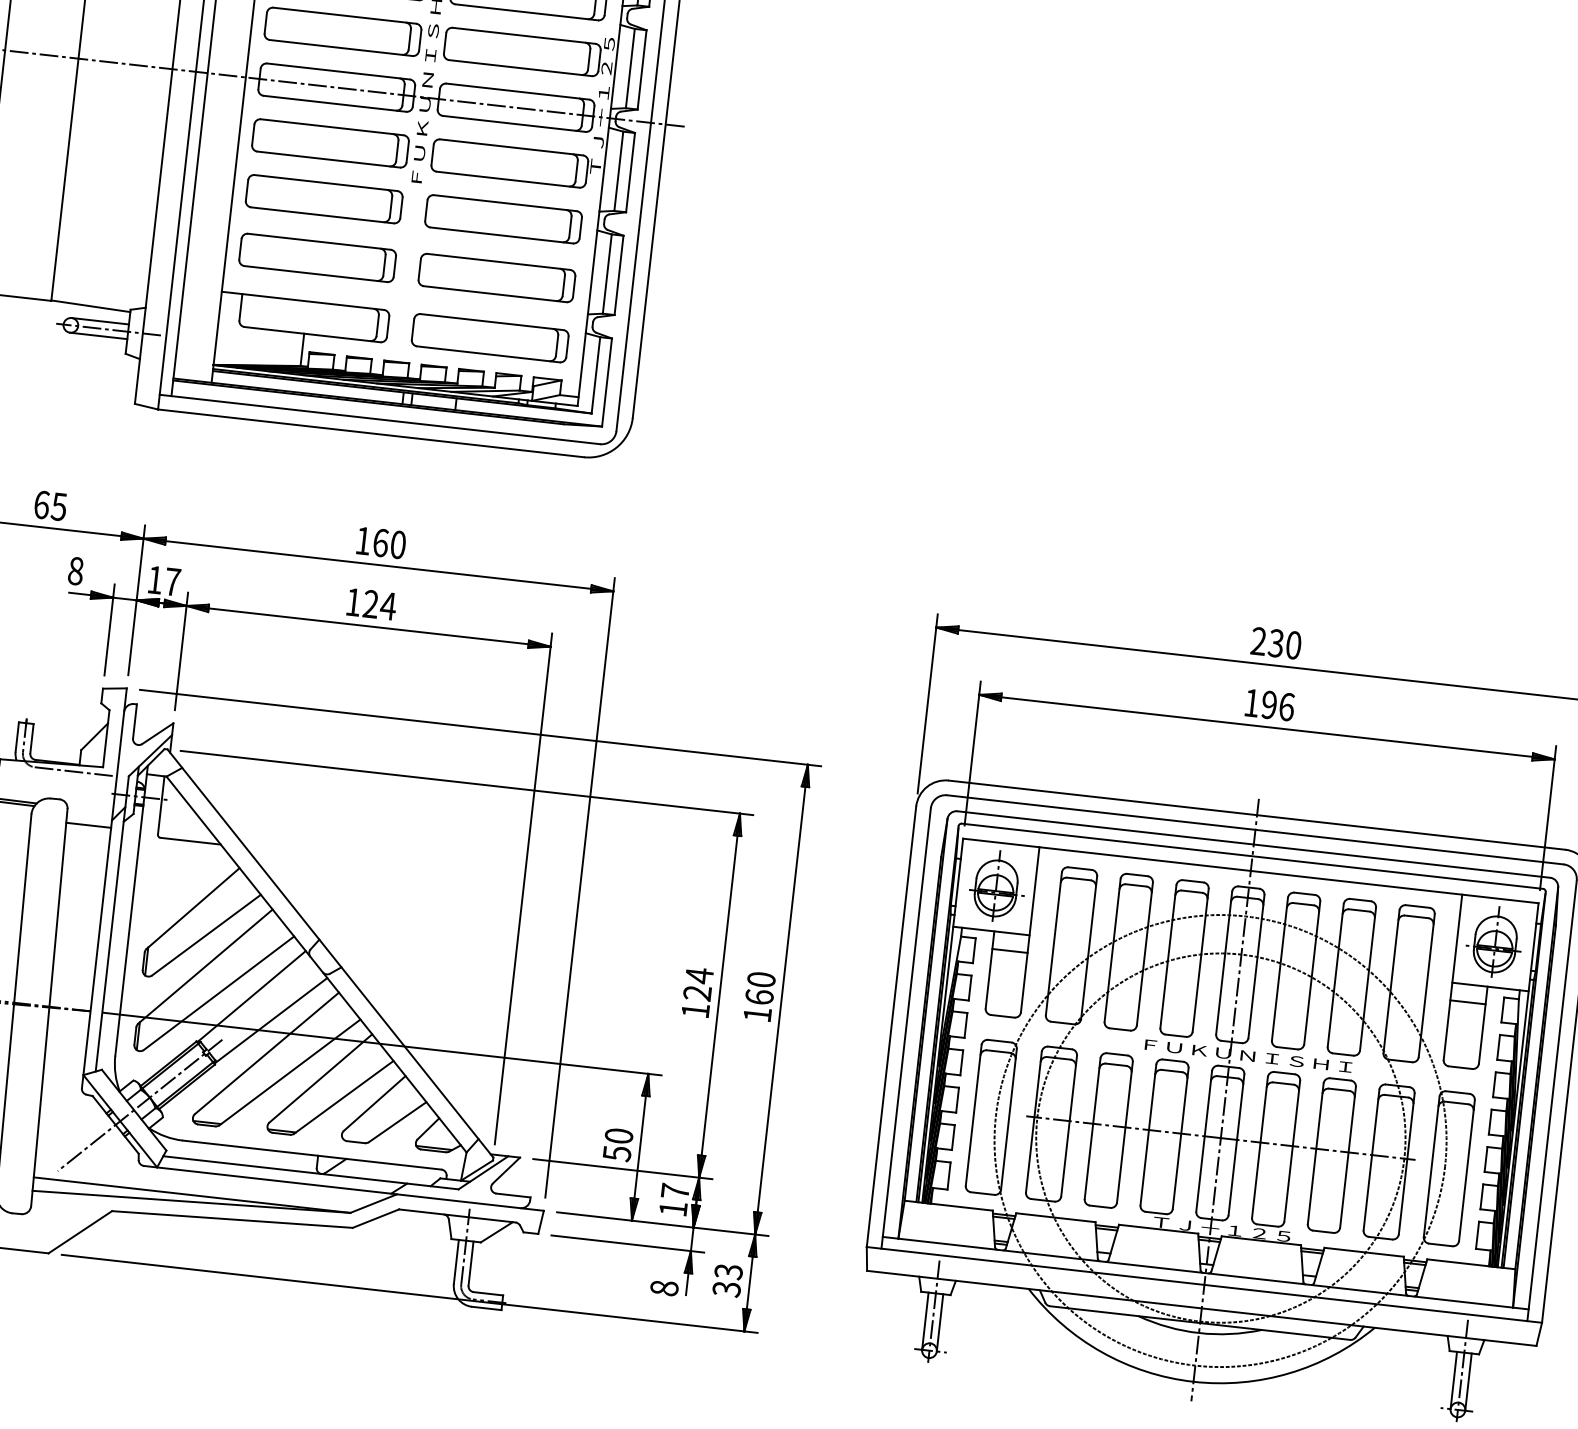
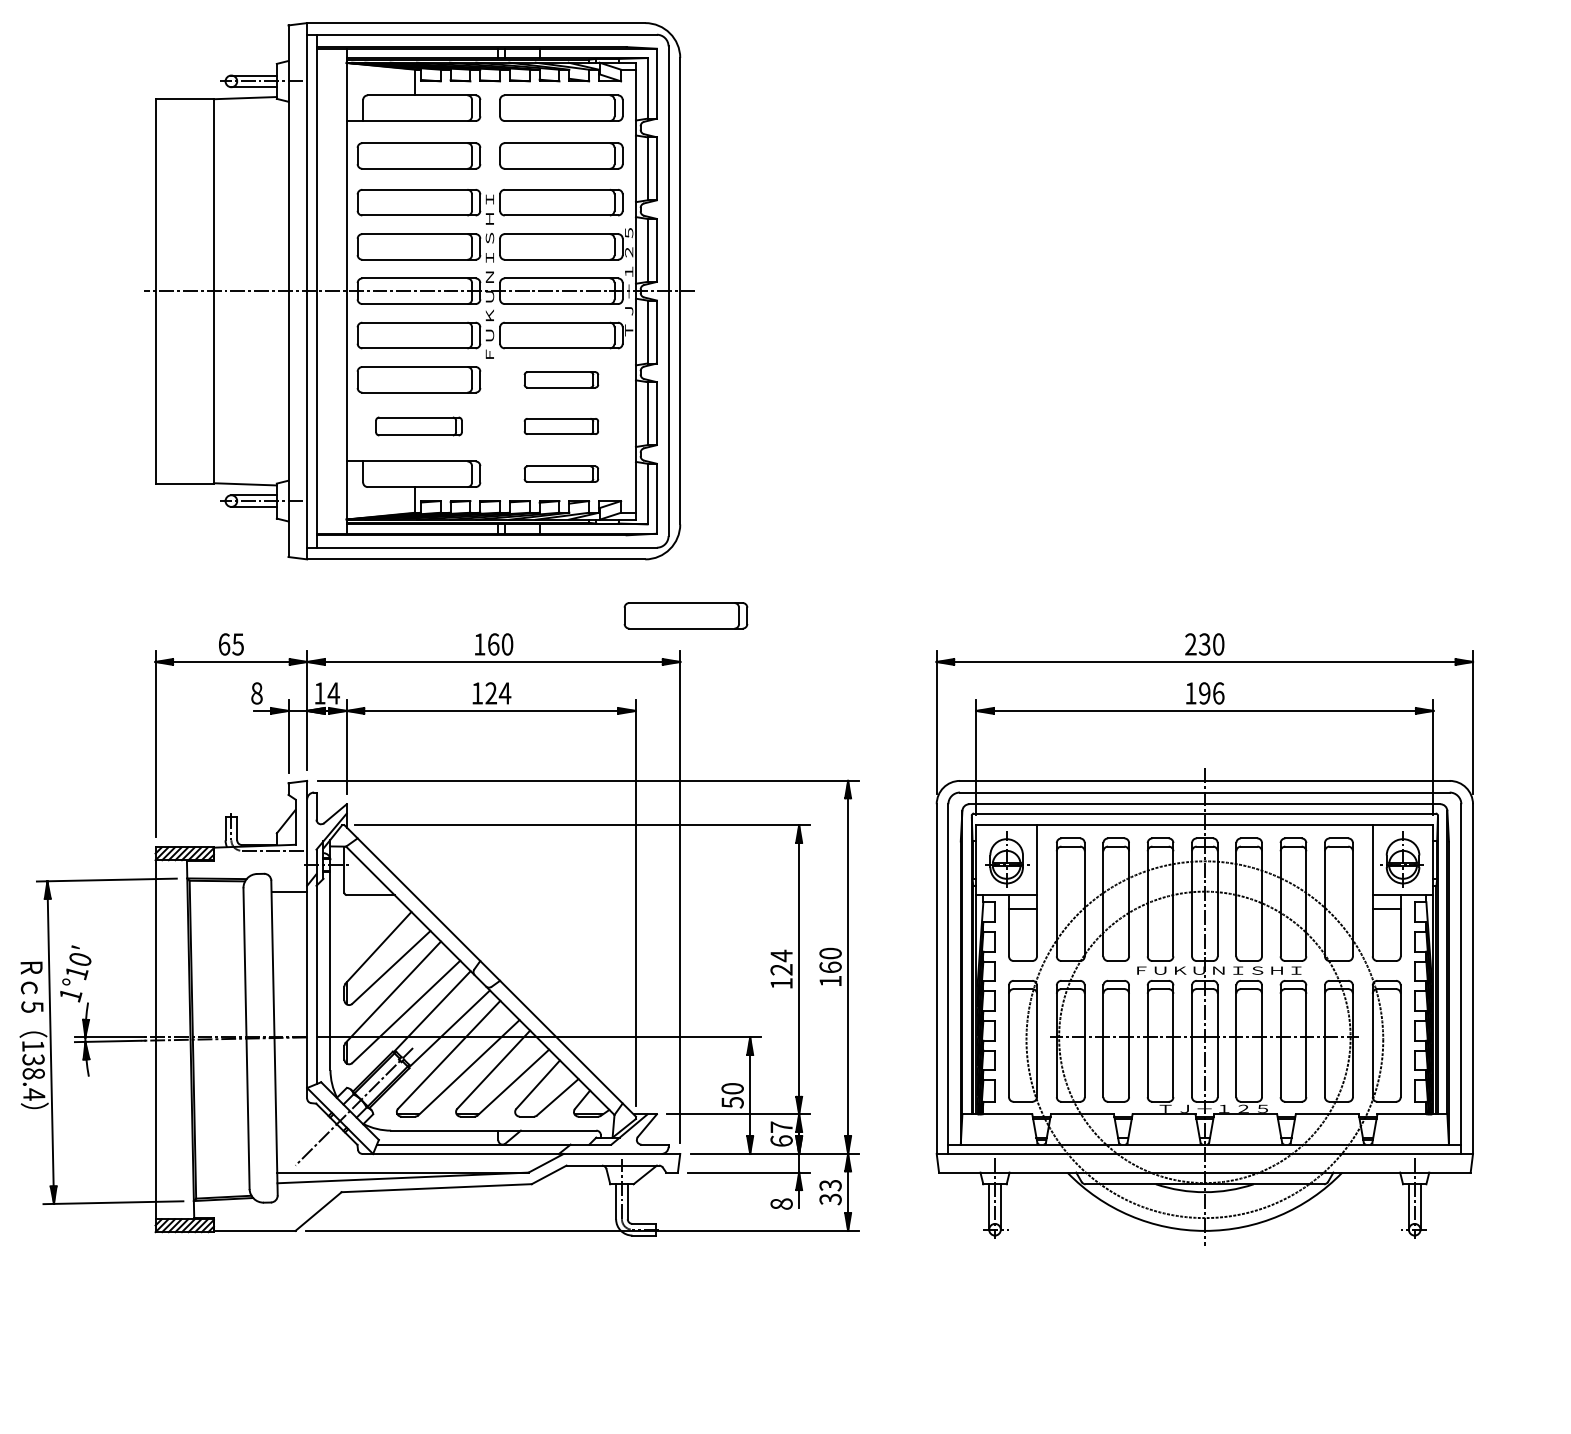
part: (503, 218) -> (561, 379), size x0.6
part: (317, 257) -> (418, 426), size x0.7
part: (497, 278) -> (561, 426), size x0.6
part: (490, 337) -> (561, 473), size x0.6
part: (626, 533) -> (685, 615), added
text: (172, 582) -> (333, 693), 17 -> 14
text: (673, 1208) -> (781, 1140), 17 -> 67

